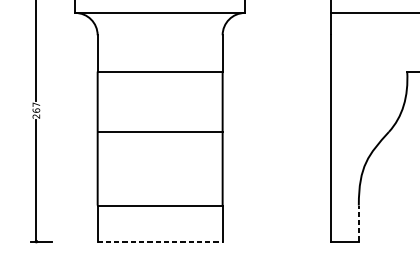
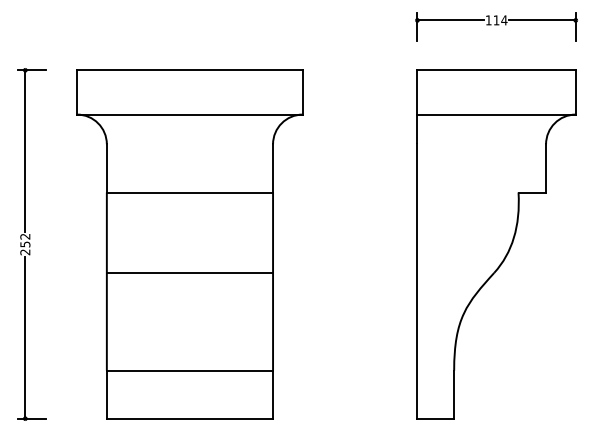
text: (36, 107) -> (25, 240), 267 -> 252
line: (359, 223) -> (454, 394), dashed -> solid
line: (160, 241) -> (190, 418), dashed -> solid

